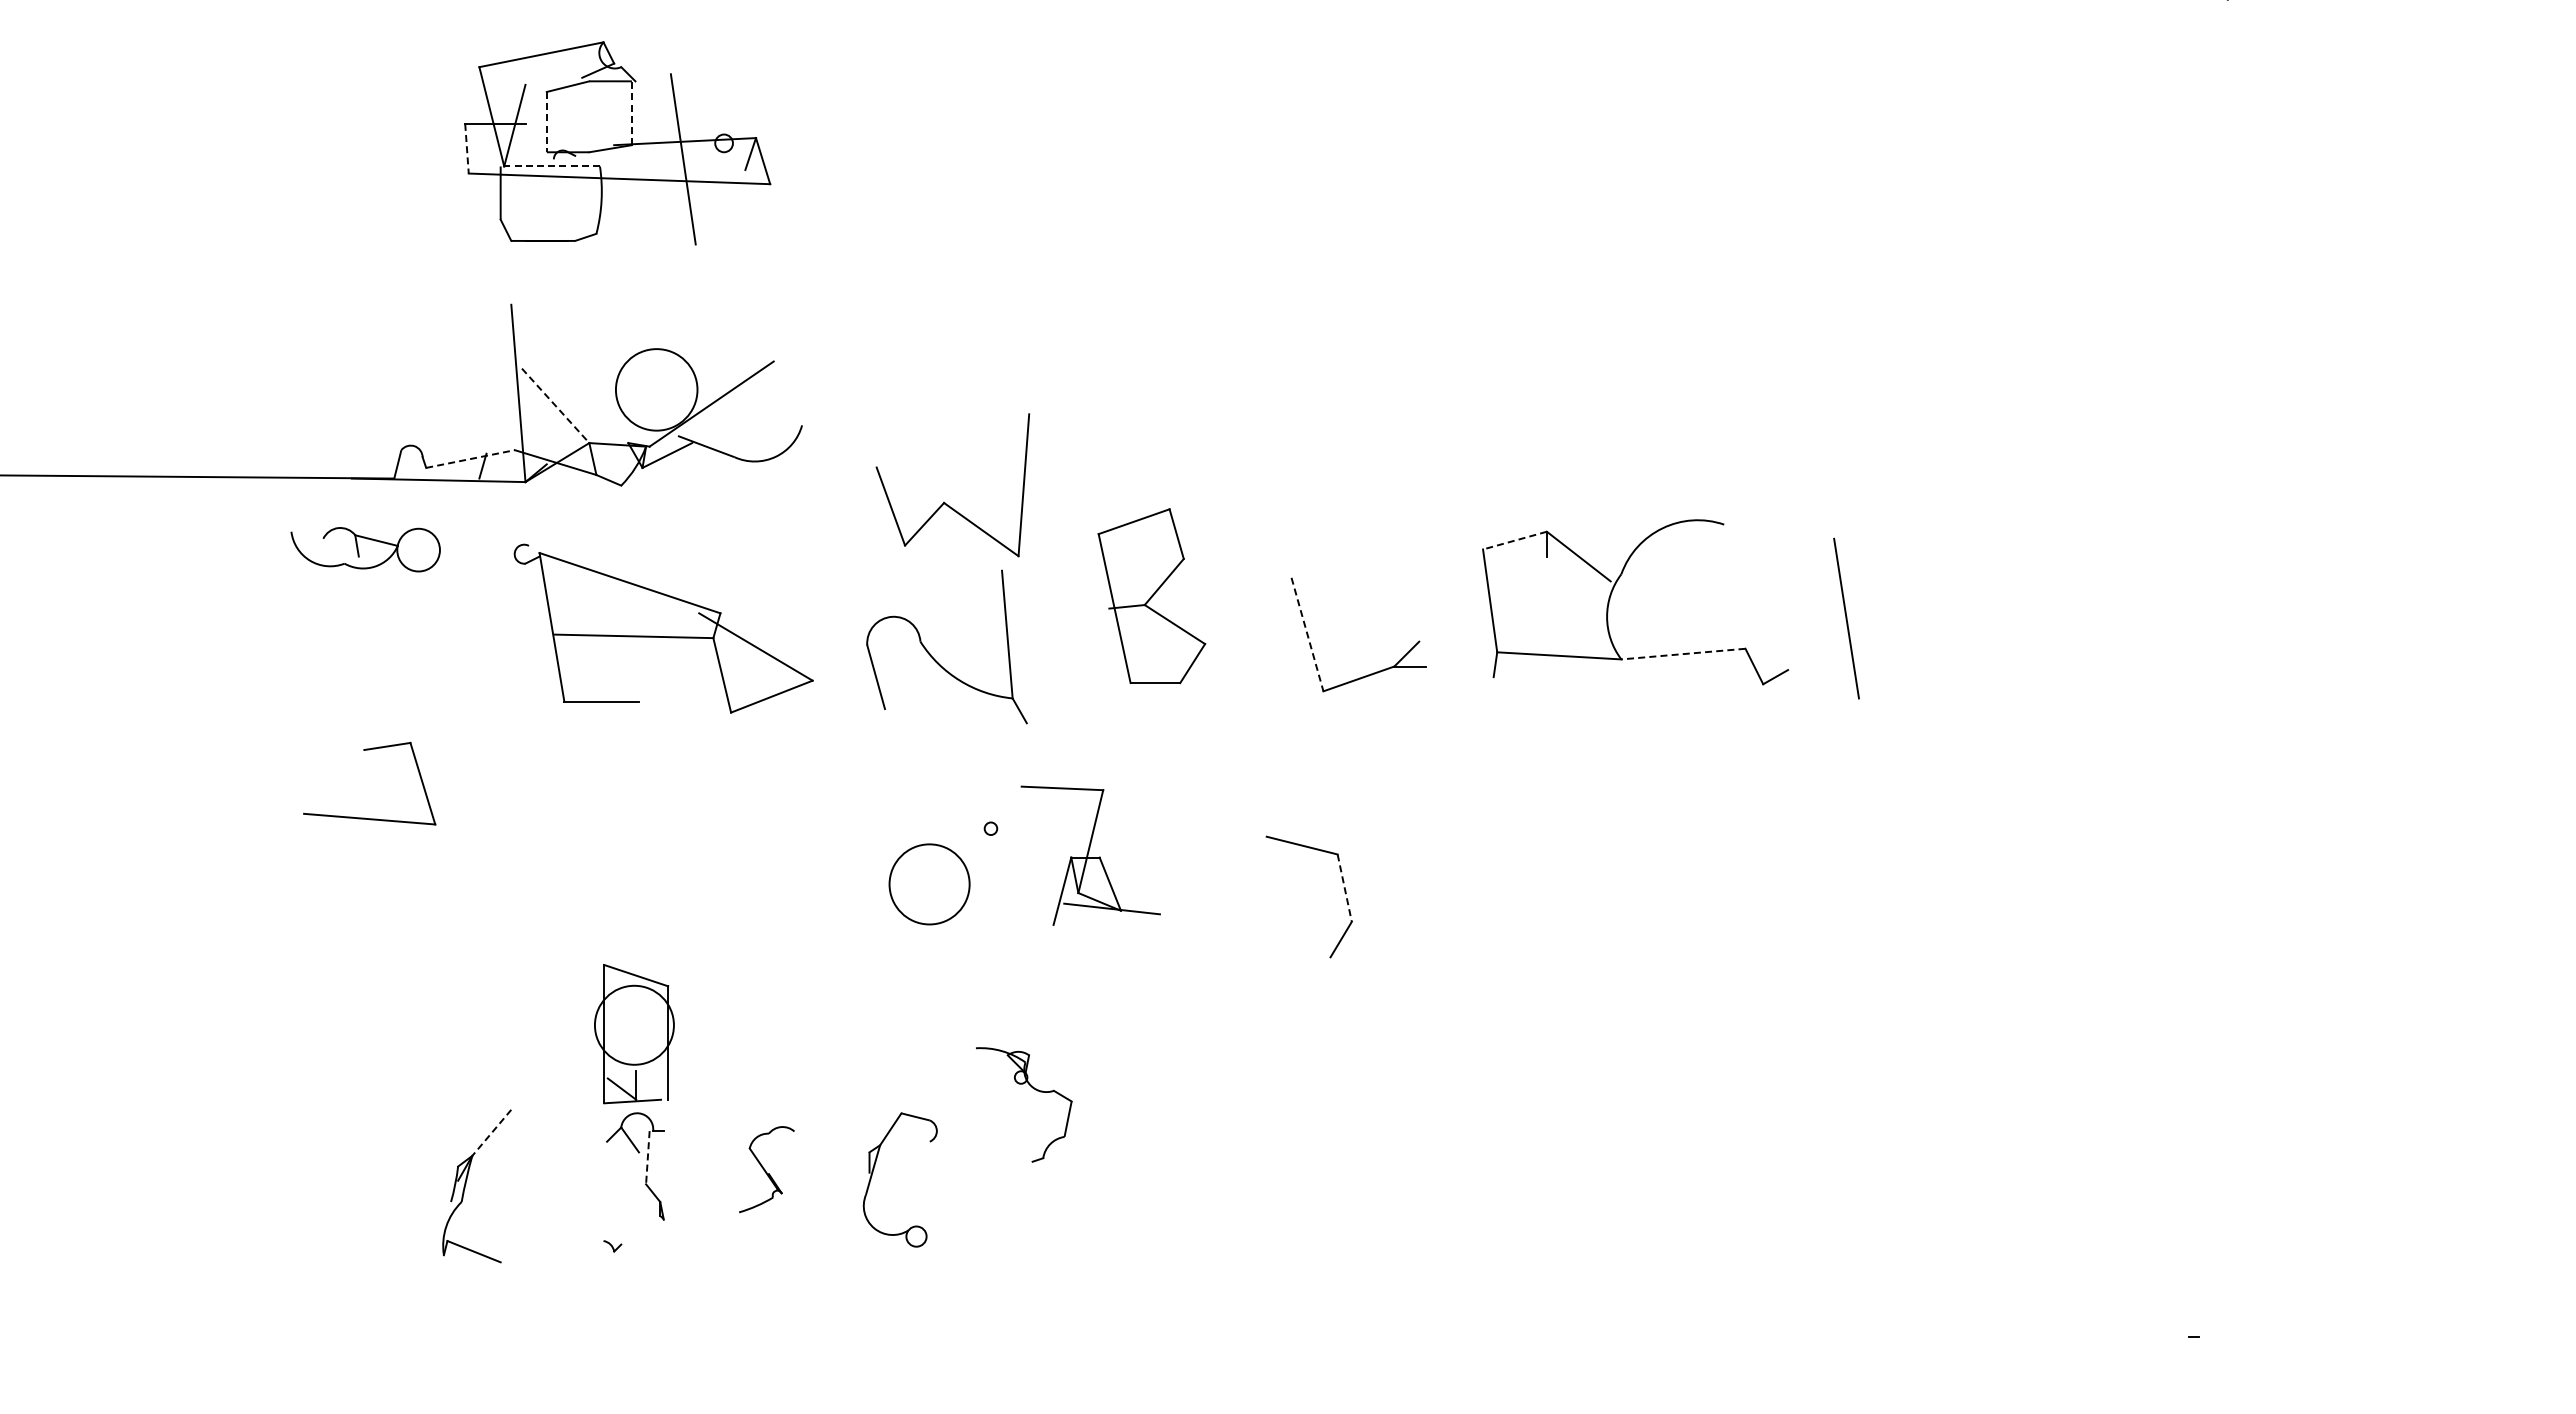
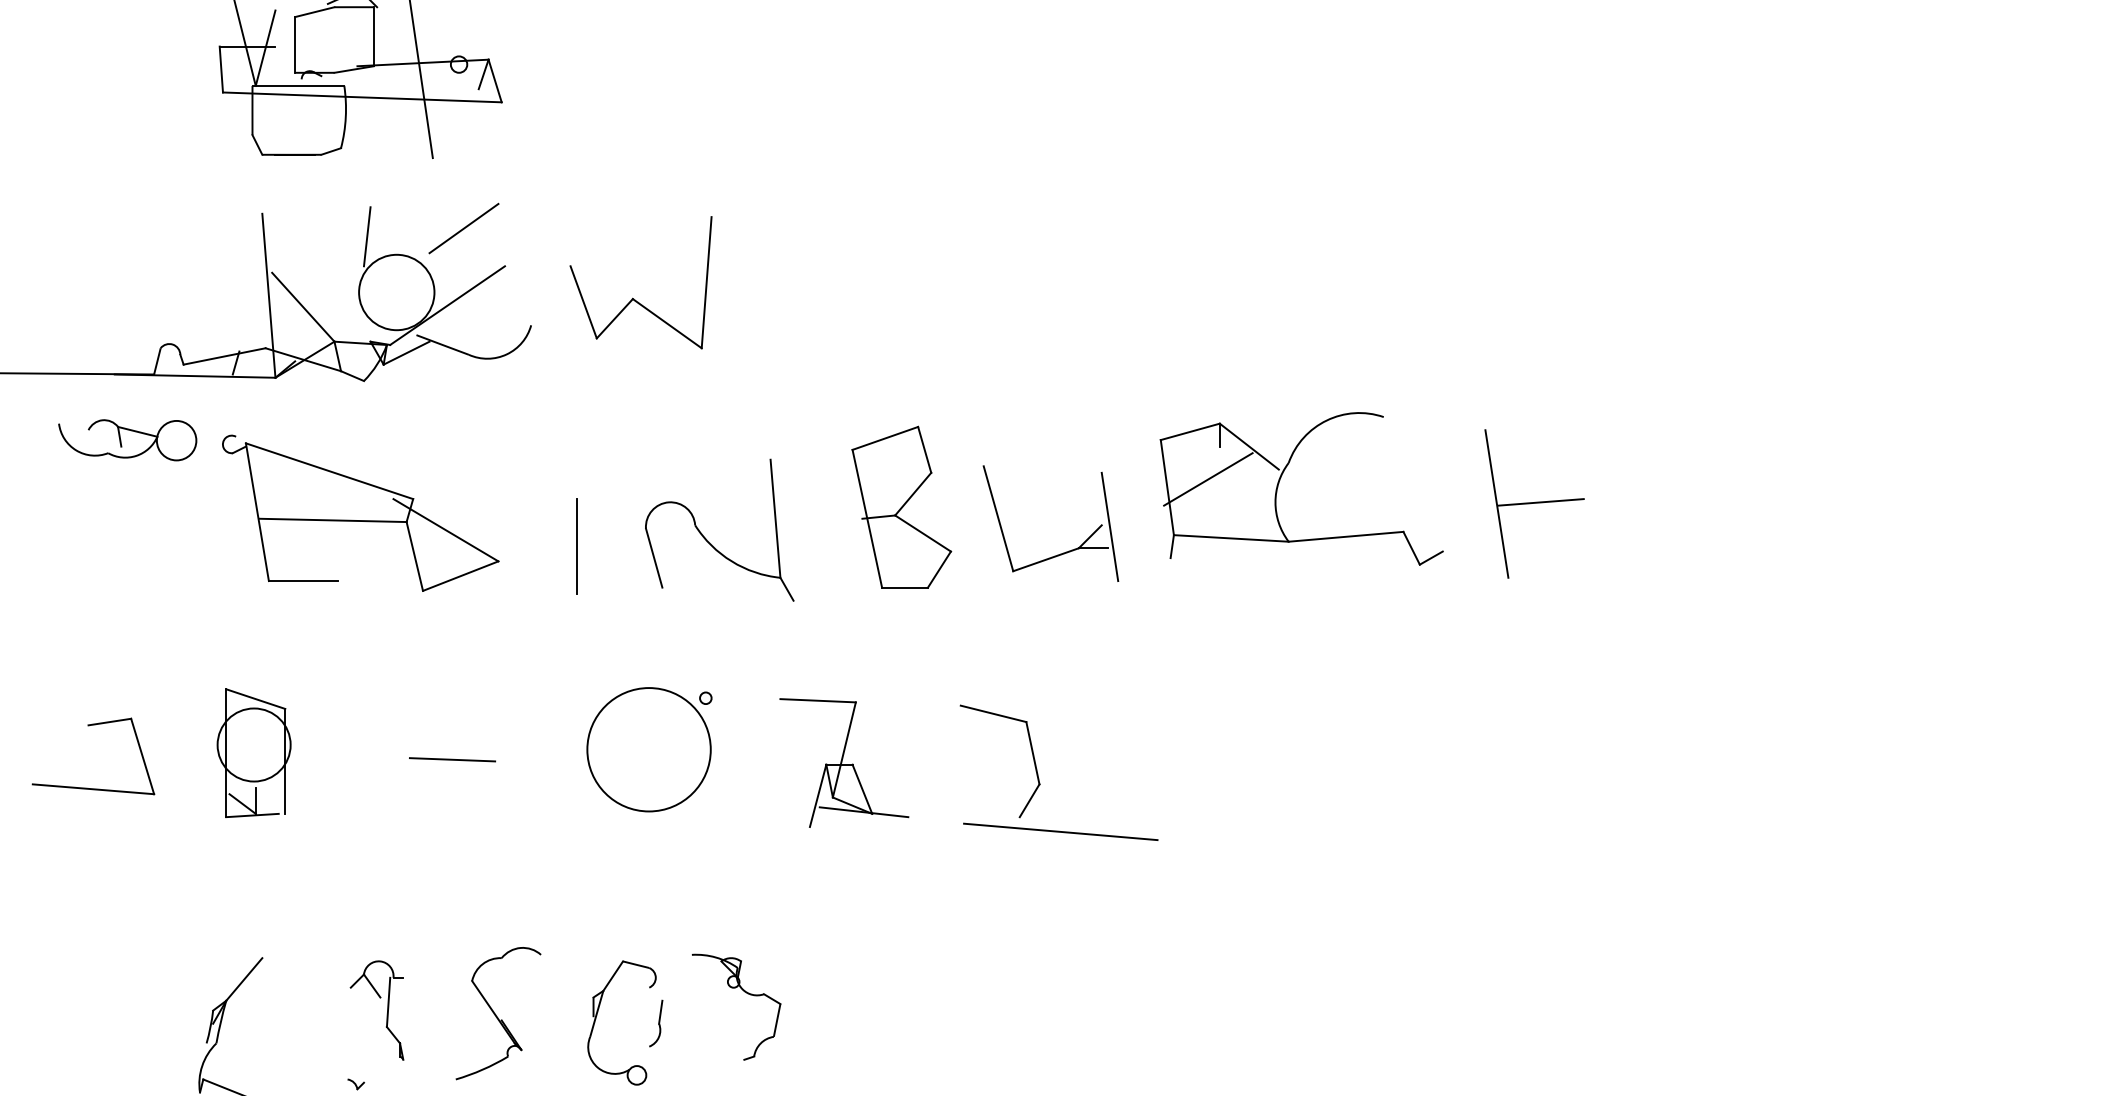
line: (631, 113) -> (373, 36), dashed -> solid
line: (546, 122) -> (294, 45), dashed -> solid
line: (466, 148) -> (220, 69), dashed -> solid
line: (550, 166) -> (298, 85), dashed -> solid
line: (729, 320) -> (464, 228), added
line: (624, 329) -> (366, 236), added
line: (555, 406) -> (303, 307), dashed -> solid
line: (471, 458) -> (225, 355), dashed -> solid
part: (944, 501) -> (633, 297), moved
line: (1514, 540) -> (1189, 431), dashed -> solid
line: (1534, 591) -> (1208, 478), added
part: (1151, 596) -> (901, 507), moved
line: (1894, 616) -> (1541, 502), added
part: (663, 628) -> (360, 513), moved
line: (1307, 634) -> (998, 518), dashed -> solid
line: (1427, 642) -> (1109, 526), added
line: (1682, 654) -> (1345, 537), dashed -> solid
part: (934, 658) -> (708, 540), moved
line: (851, 664) -> (576, 546), added
part: (369, 750) -> (93, 725), moved
part: (1090, 855) -> (844, 762), moved
circle: (929, 884) -> (648, 749), size x1.67
line: (1344, 888) -> (1032, 753), dashed -> solid
line: (716, 895) -> (452, 760), added
line: (1374, 973) -> (1060, 832), added
part: (634, 1034) -> (254, 753), moved
part: (1033, 1089) -> (745, 993), moved
line: (491, 1133) -> (244, 980), dashed -> solid
line: (647, 1157) -> (388, 1002), dashed -> solid
part: (766, 1169) -> (498, 1013), size x1.67
part: (936, 1180) -> (655, 1023), added

